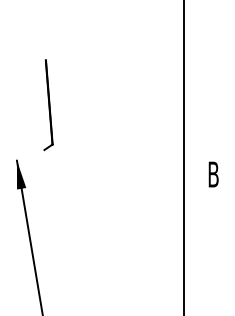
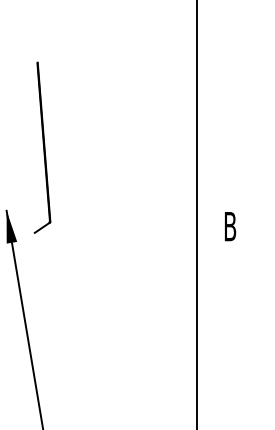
part: (48, 105) -> (42, 147), size x1.67

